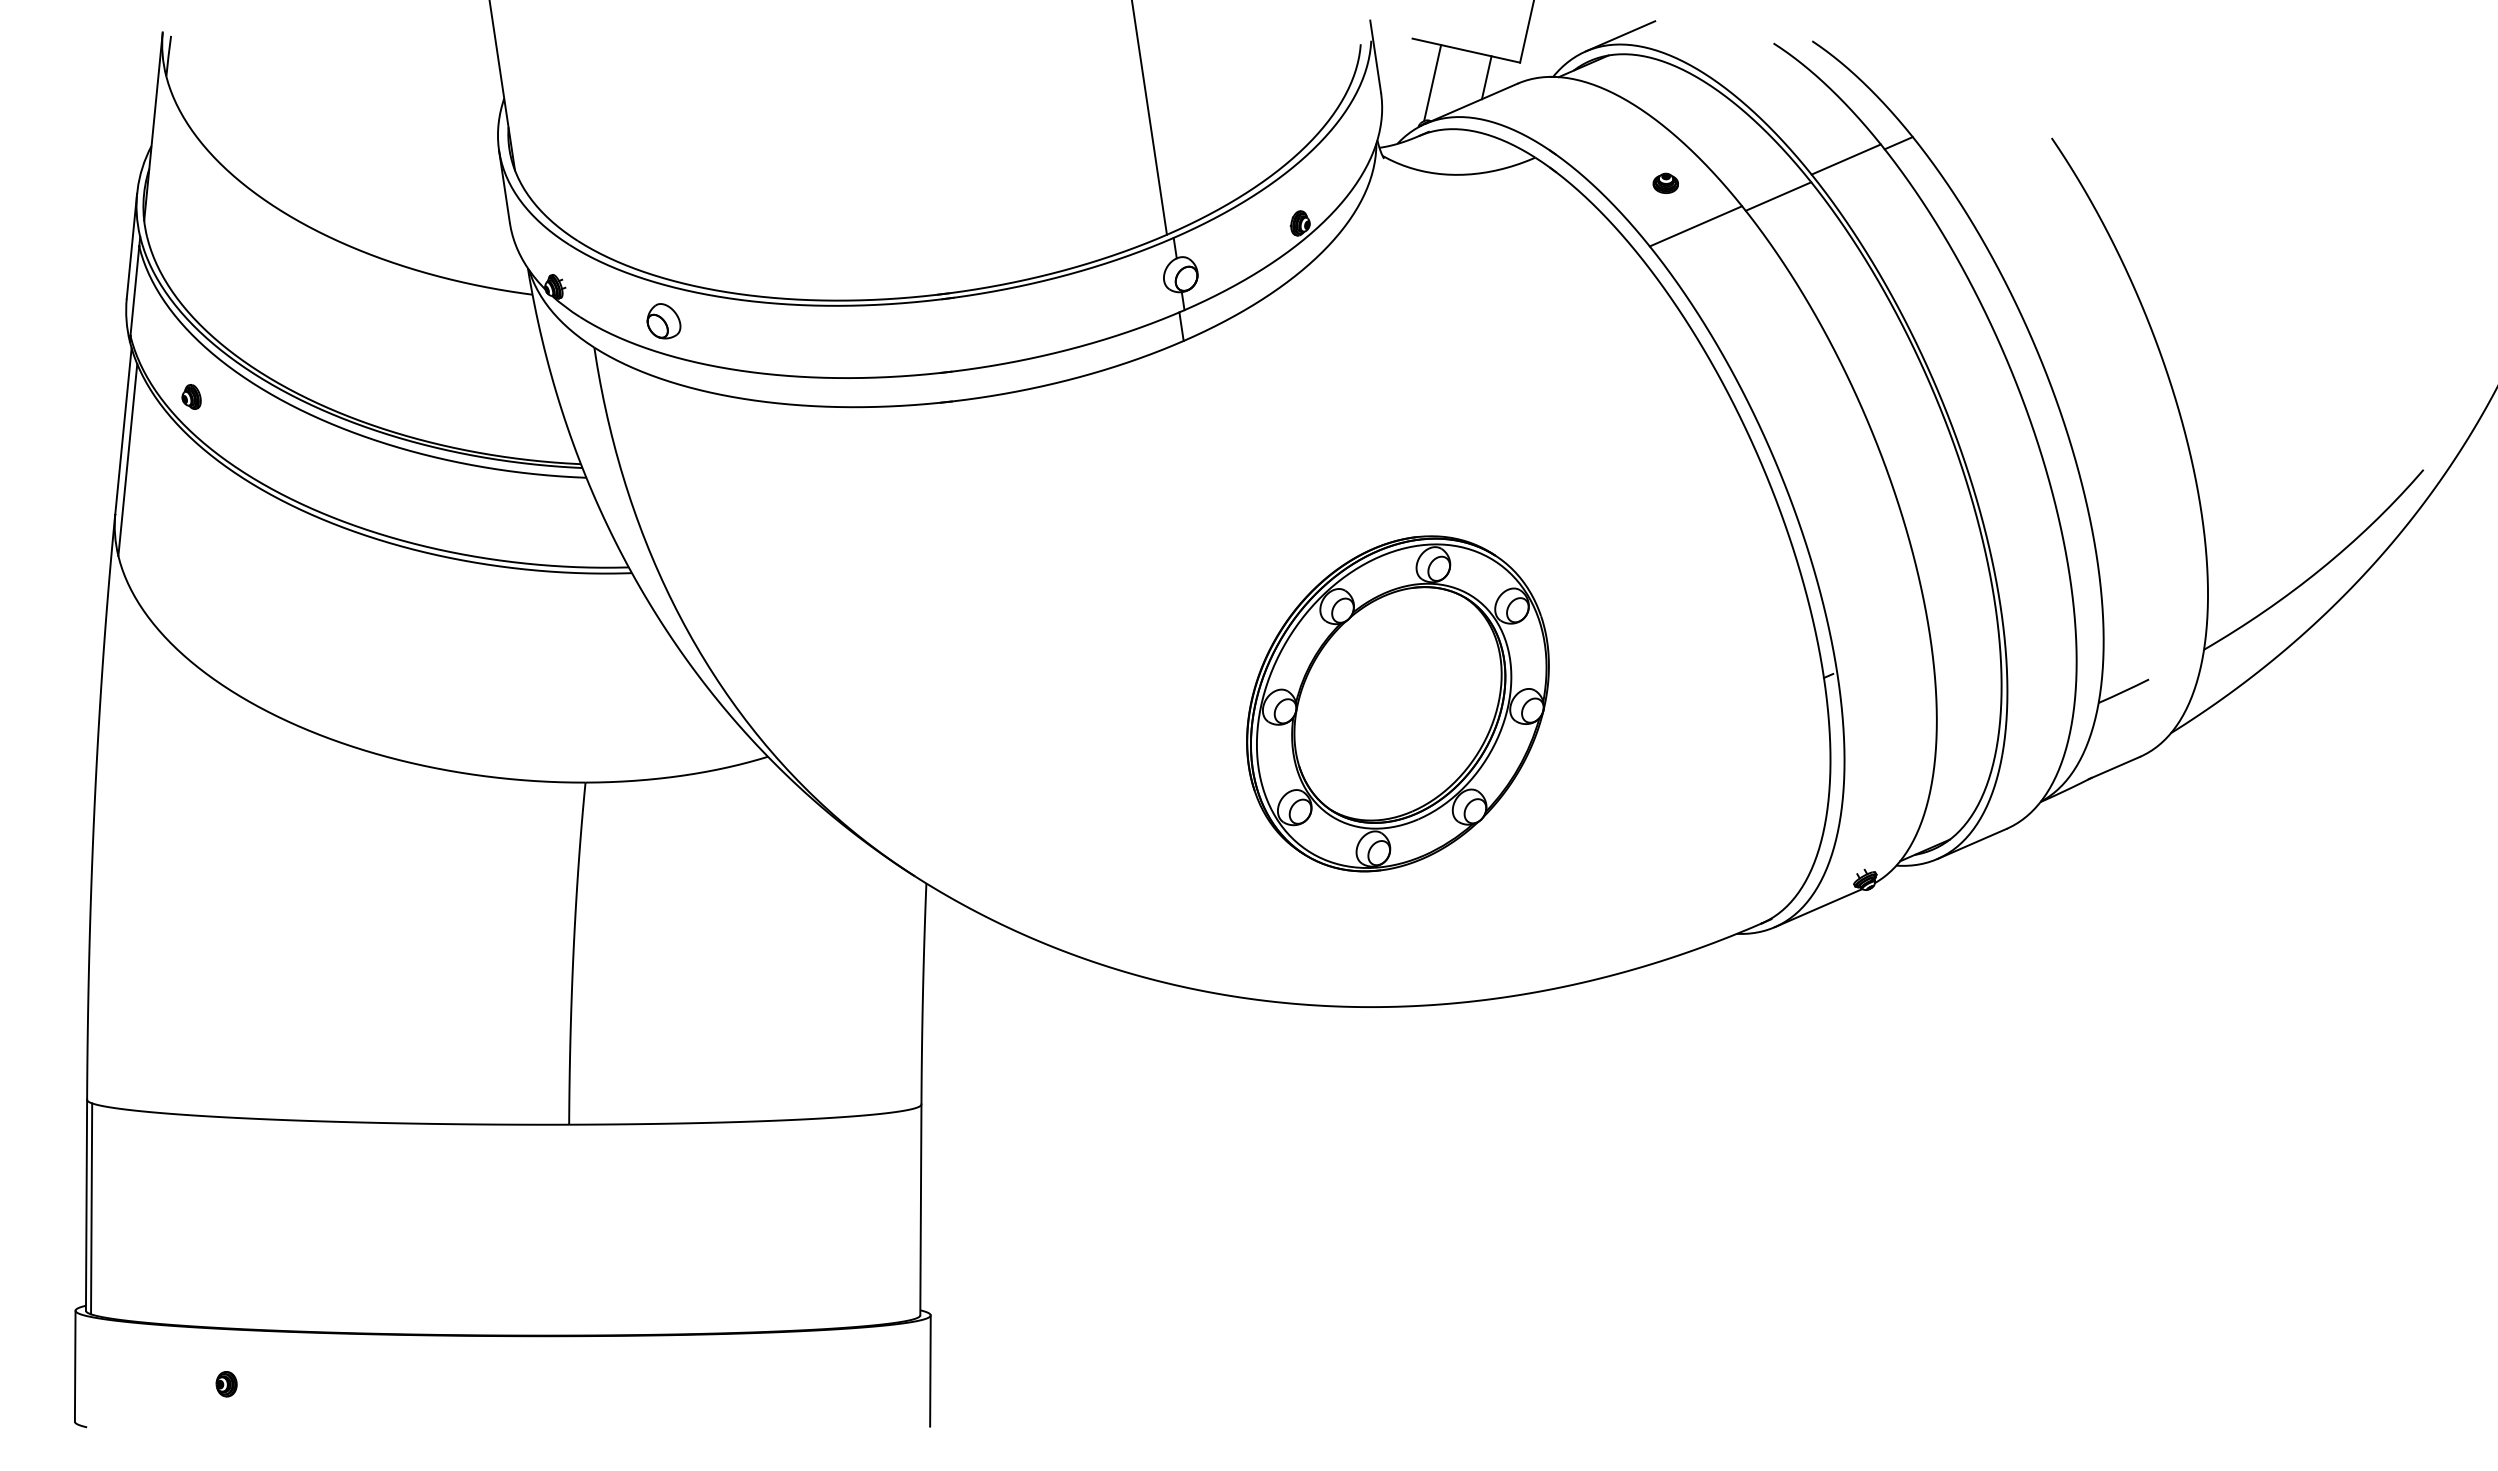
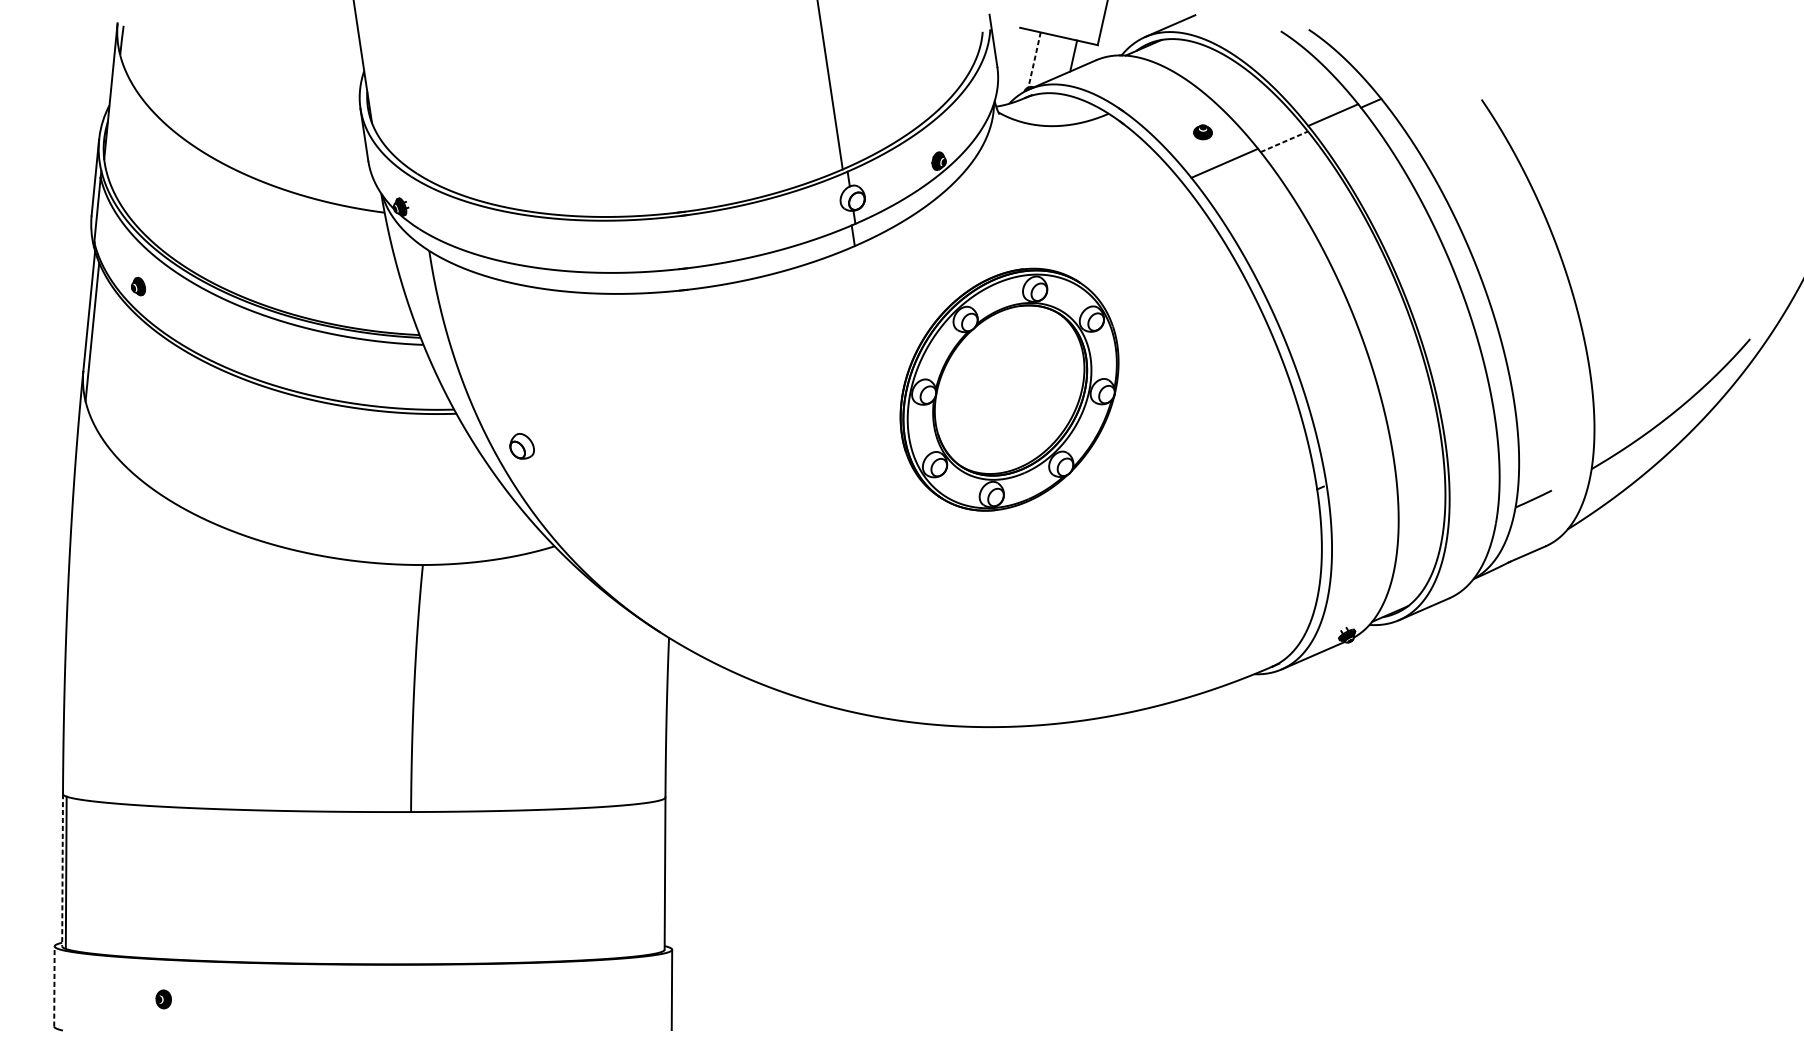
line: (1432, 83) -> (1034, 60), solid -> dashed
line: (1778, 196) -> (1284, 141), solid -> dashed
part: (663, 321) -> (521, 446), moved
part: (1397, 703) -> (1009, 389), moved
line: (86, 1205) -> (62, 870), solid -> dashed
line: (75, 1366) -> (54, 986), solid -> dashed

